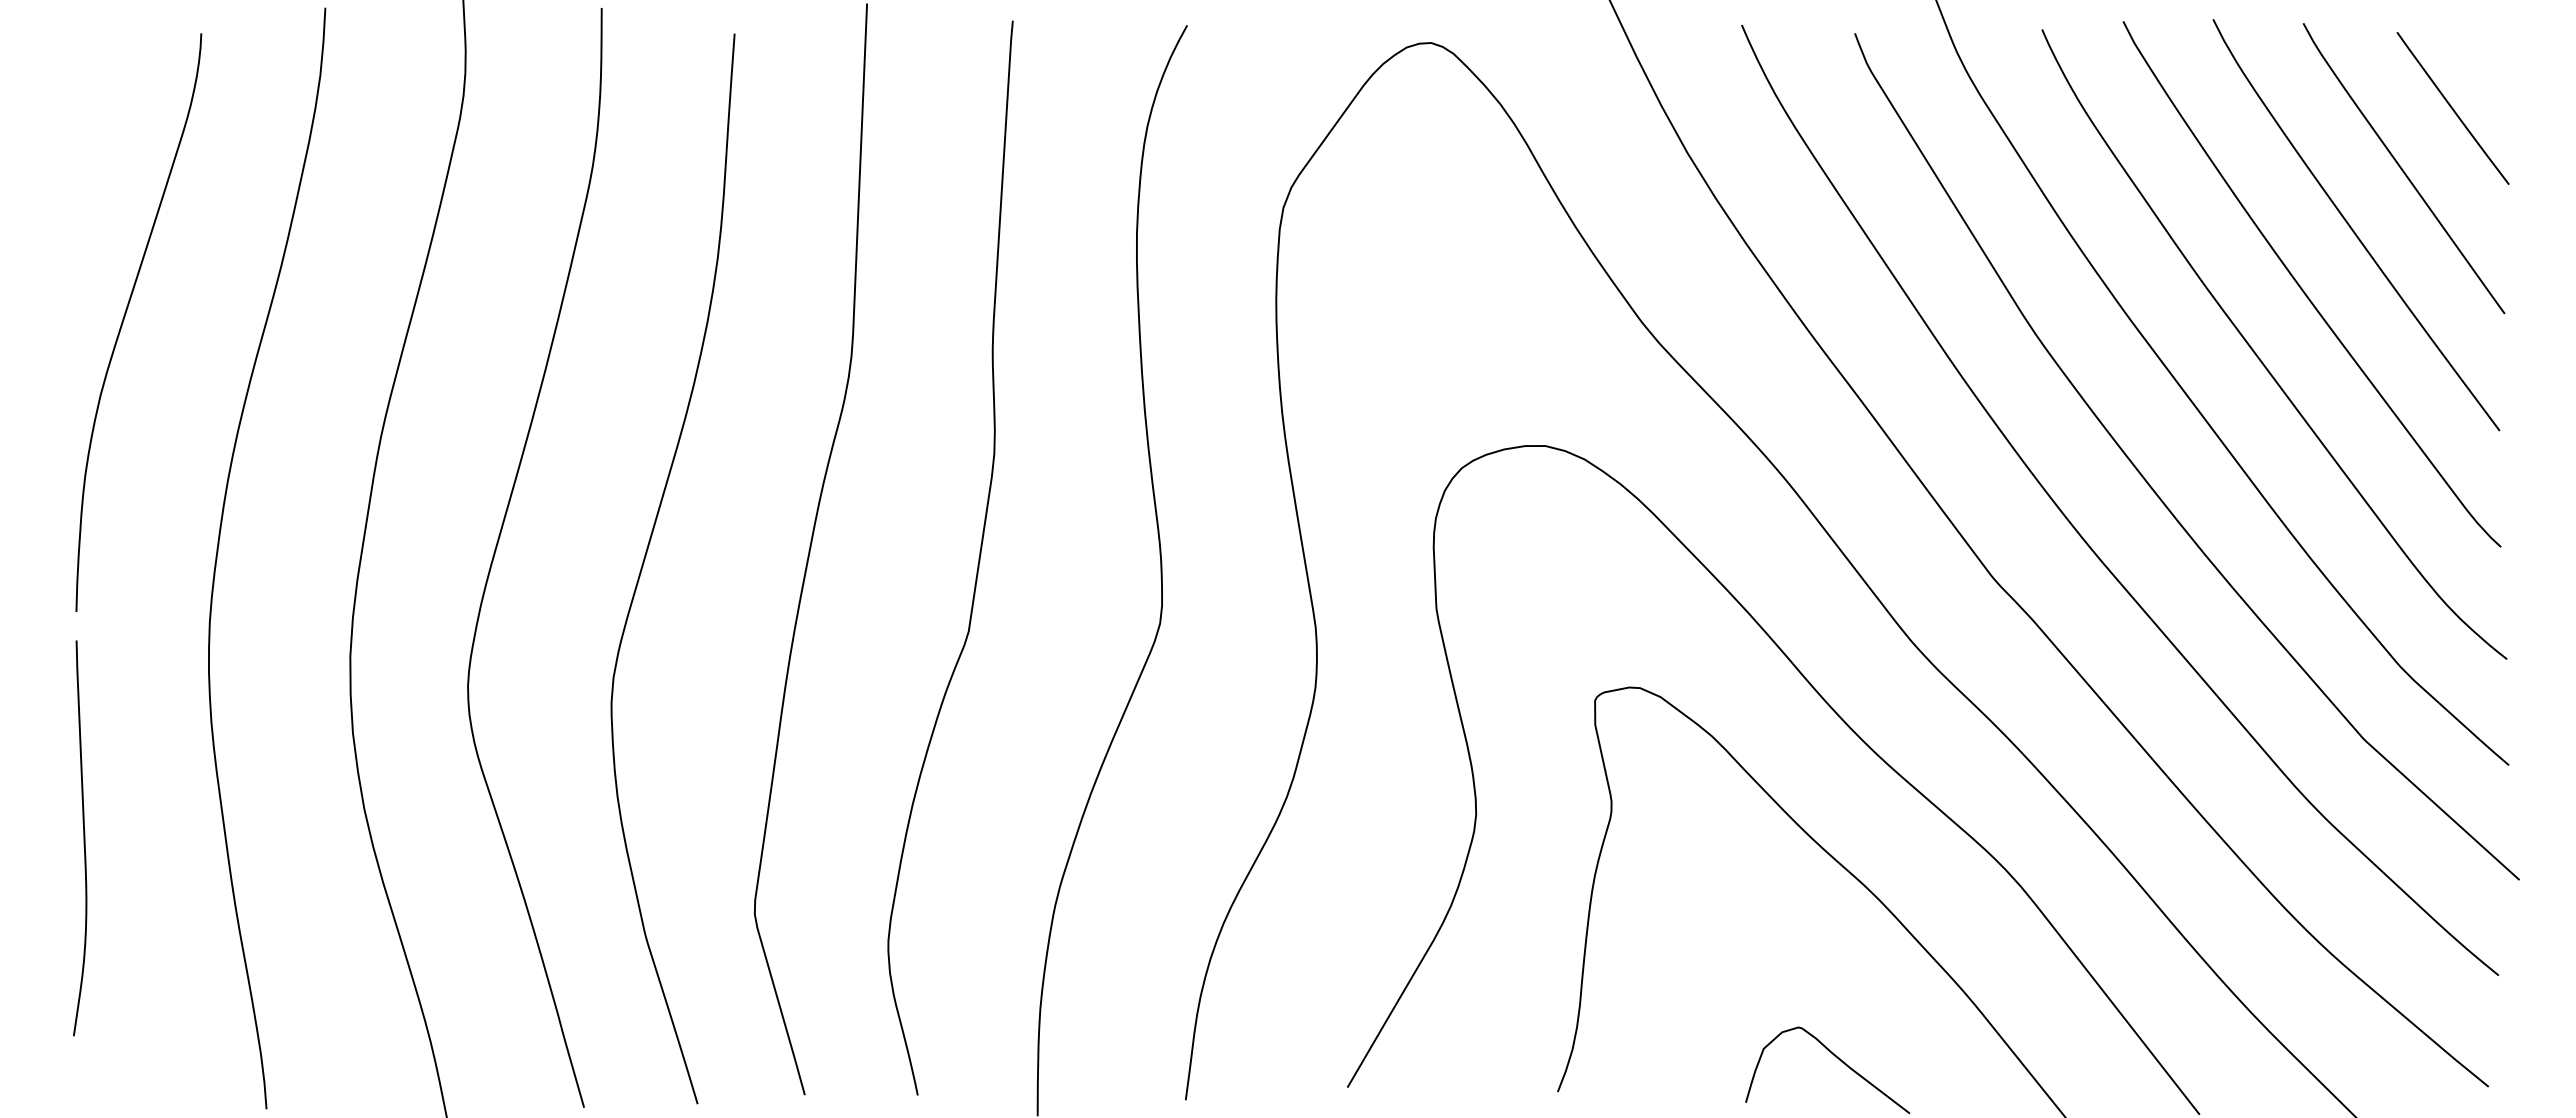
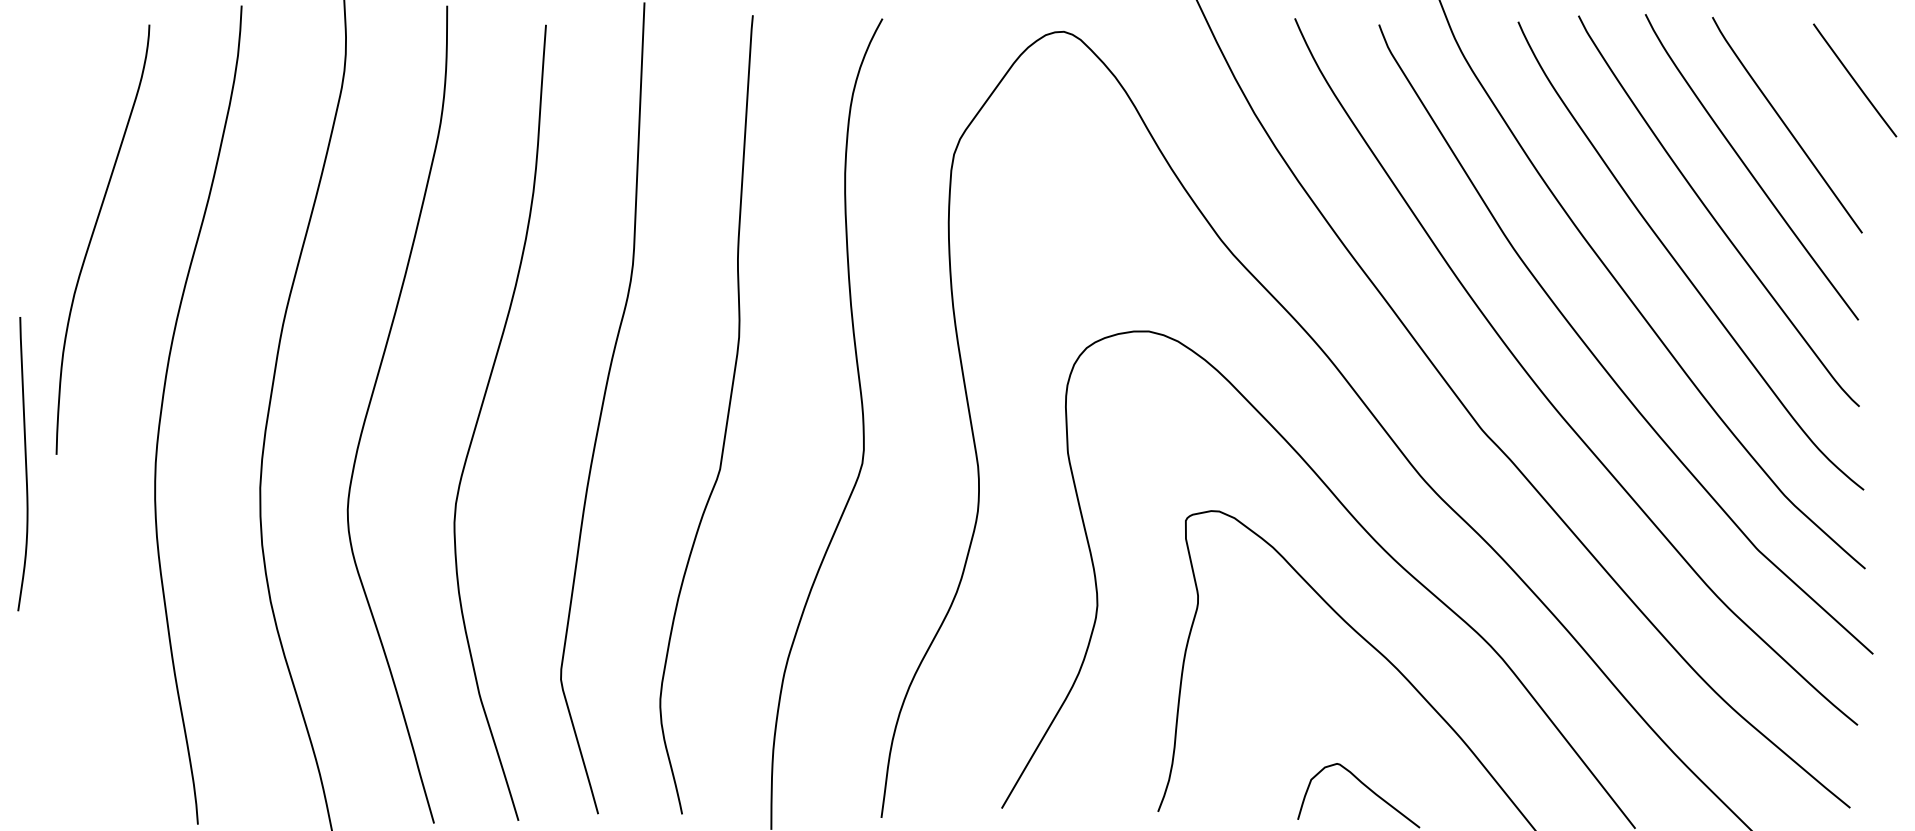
line: (2452, 108) -> (1854, 80), moved
curve: (83, 838) -> (25, 464), moved

